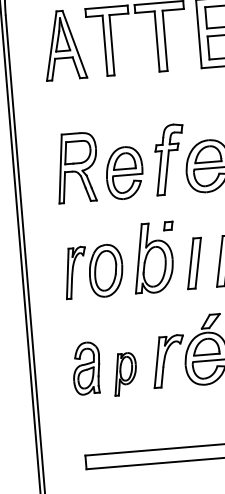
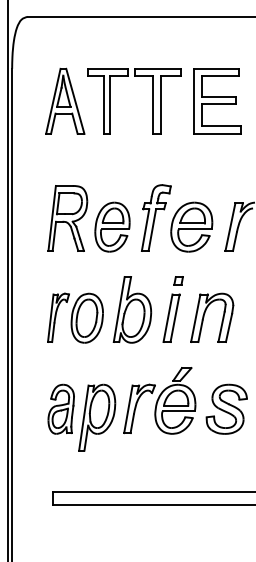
part: (168, 225) -> (178, 280), moved
part: (125, 374) -> (97, 417), size x1.67

